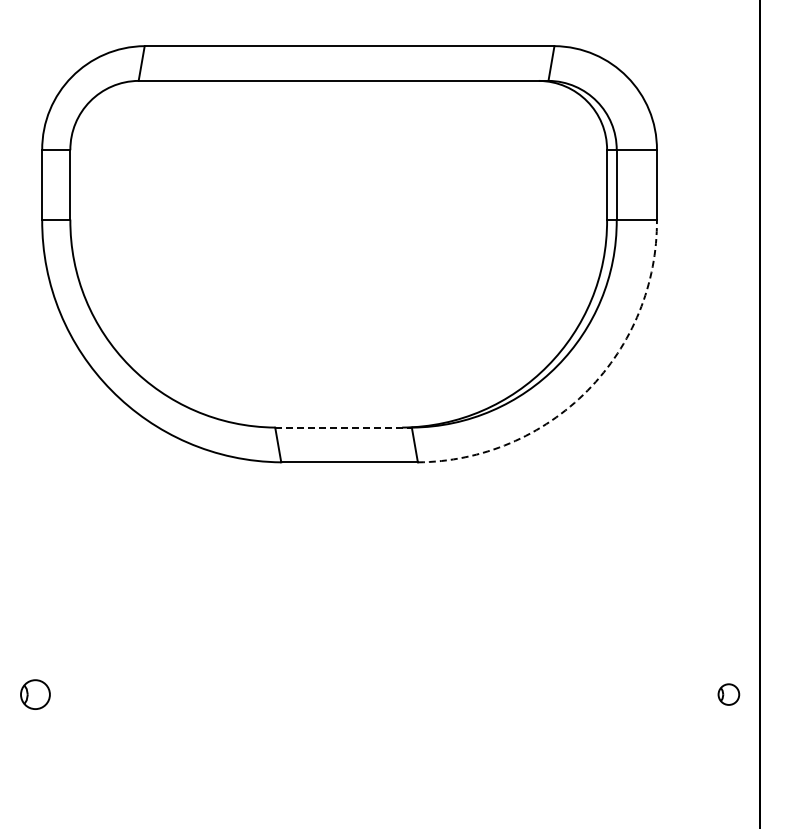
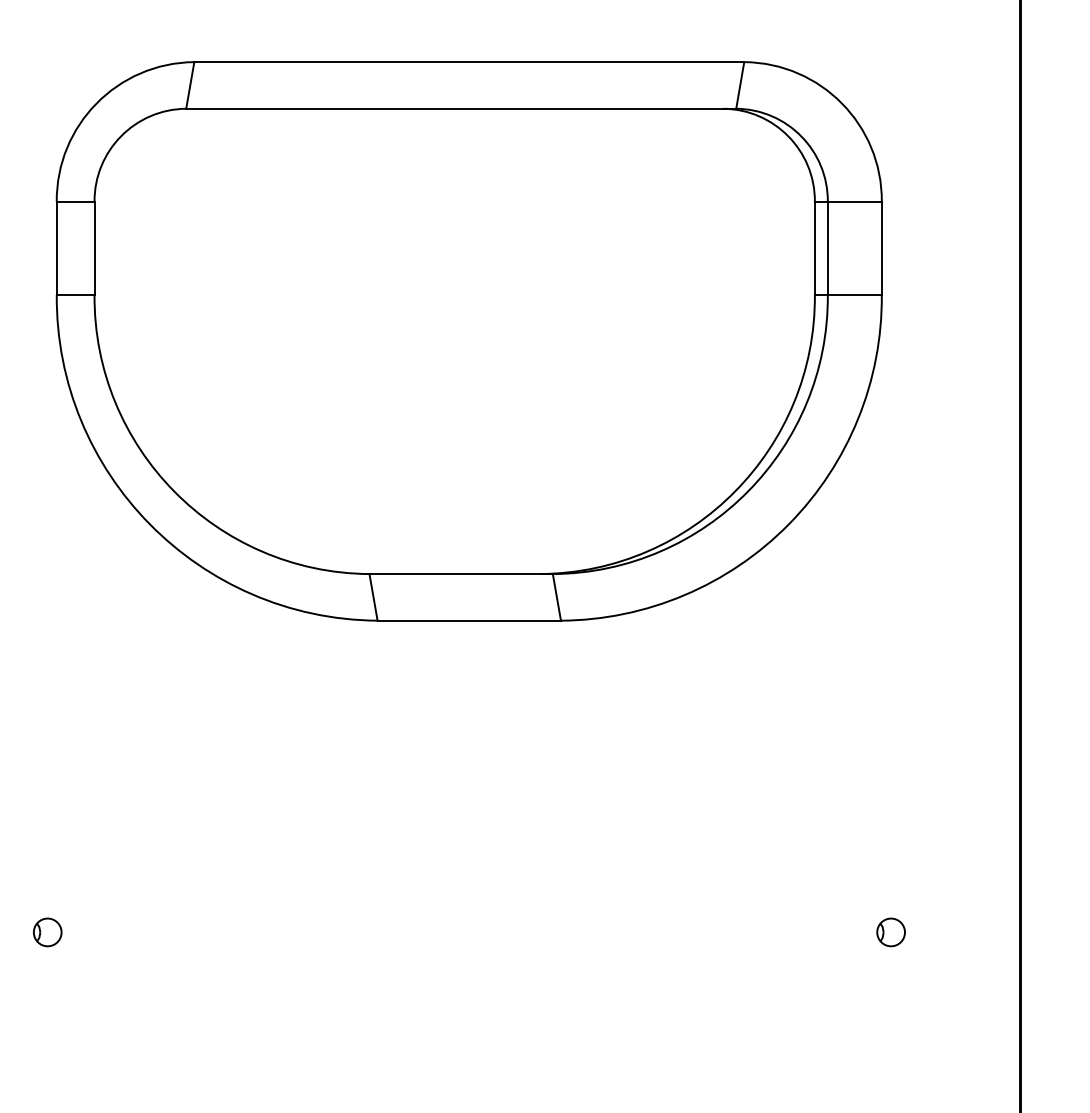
arc: (587, 390) -> (788, 524), dashed -> solid
line: (344, 427) -> (462, 573), dashed -> solid
part: (35, 694) -> (47, 932), size x0.71
part: (728, 694) -> (890, 932), moved

